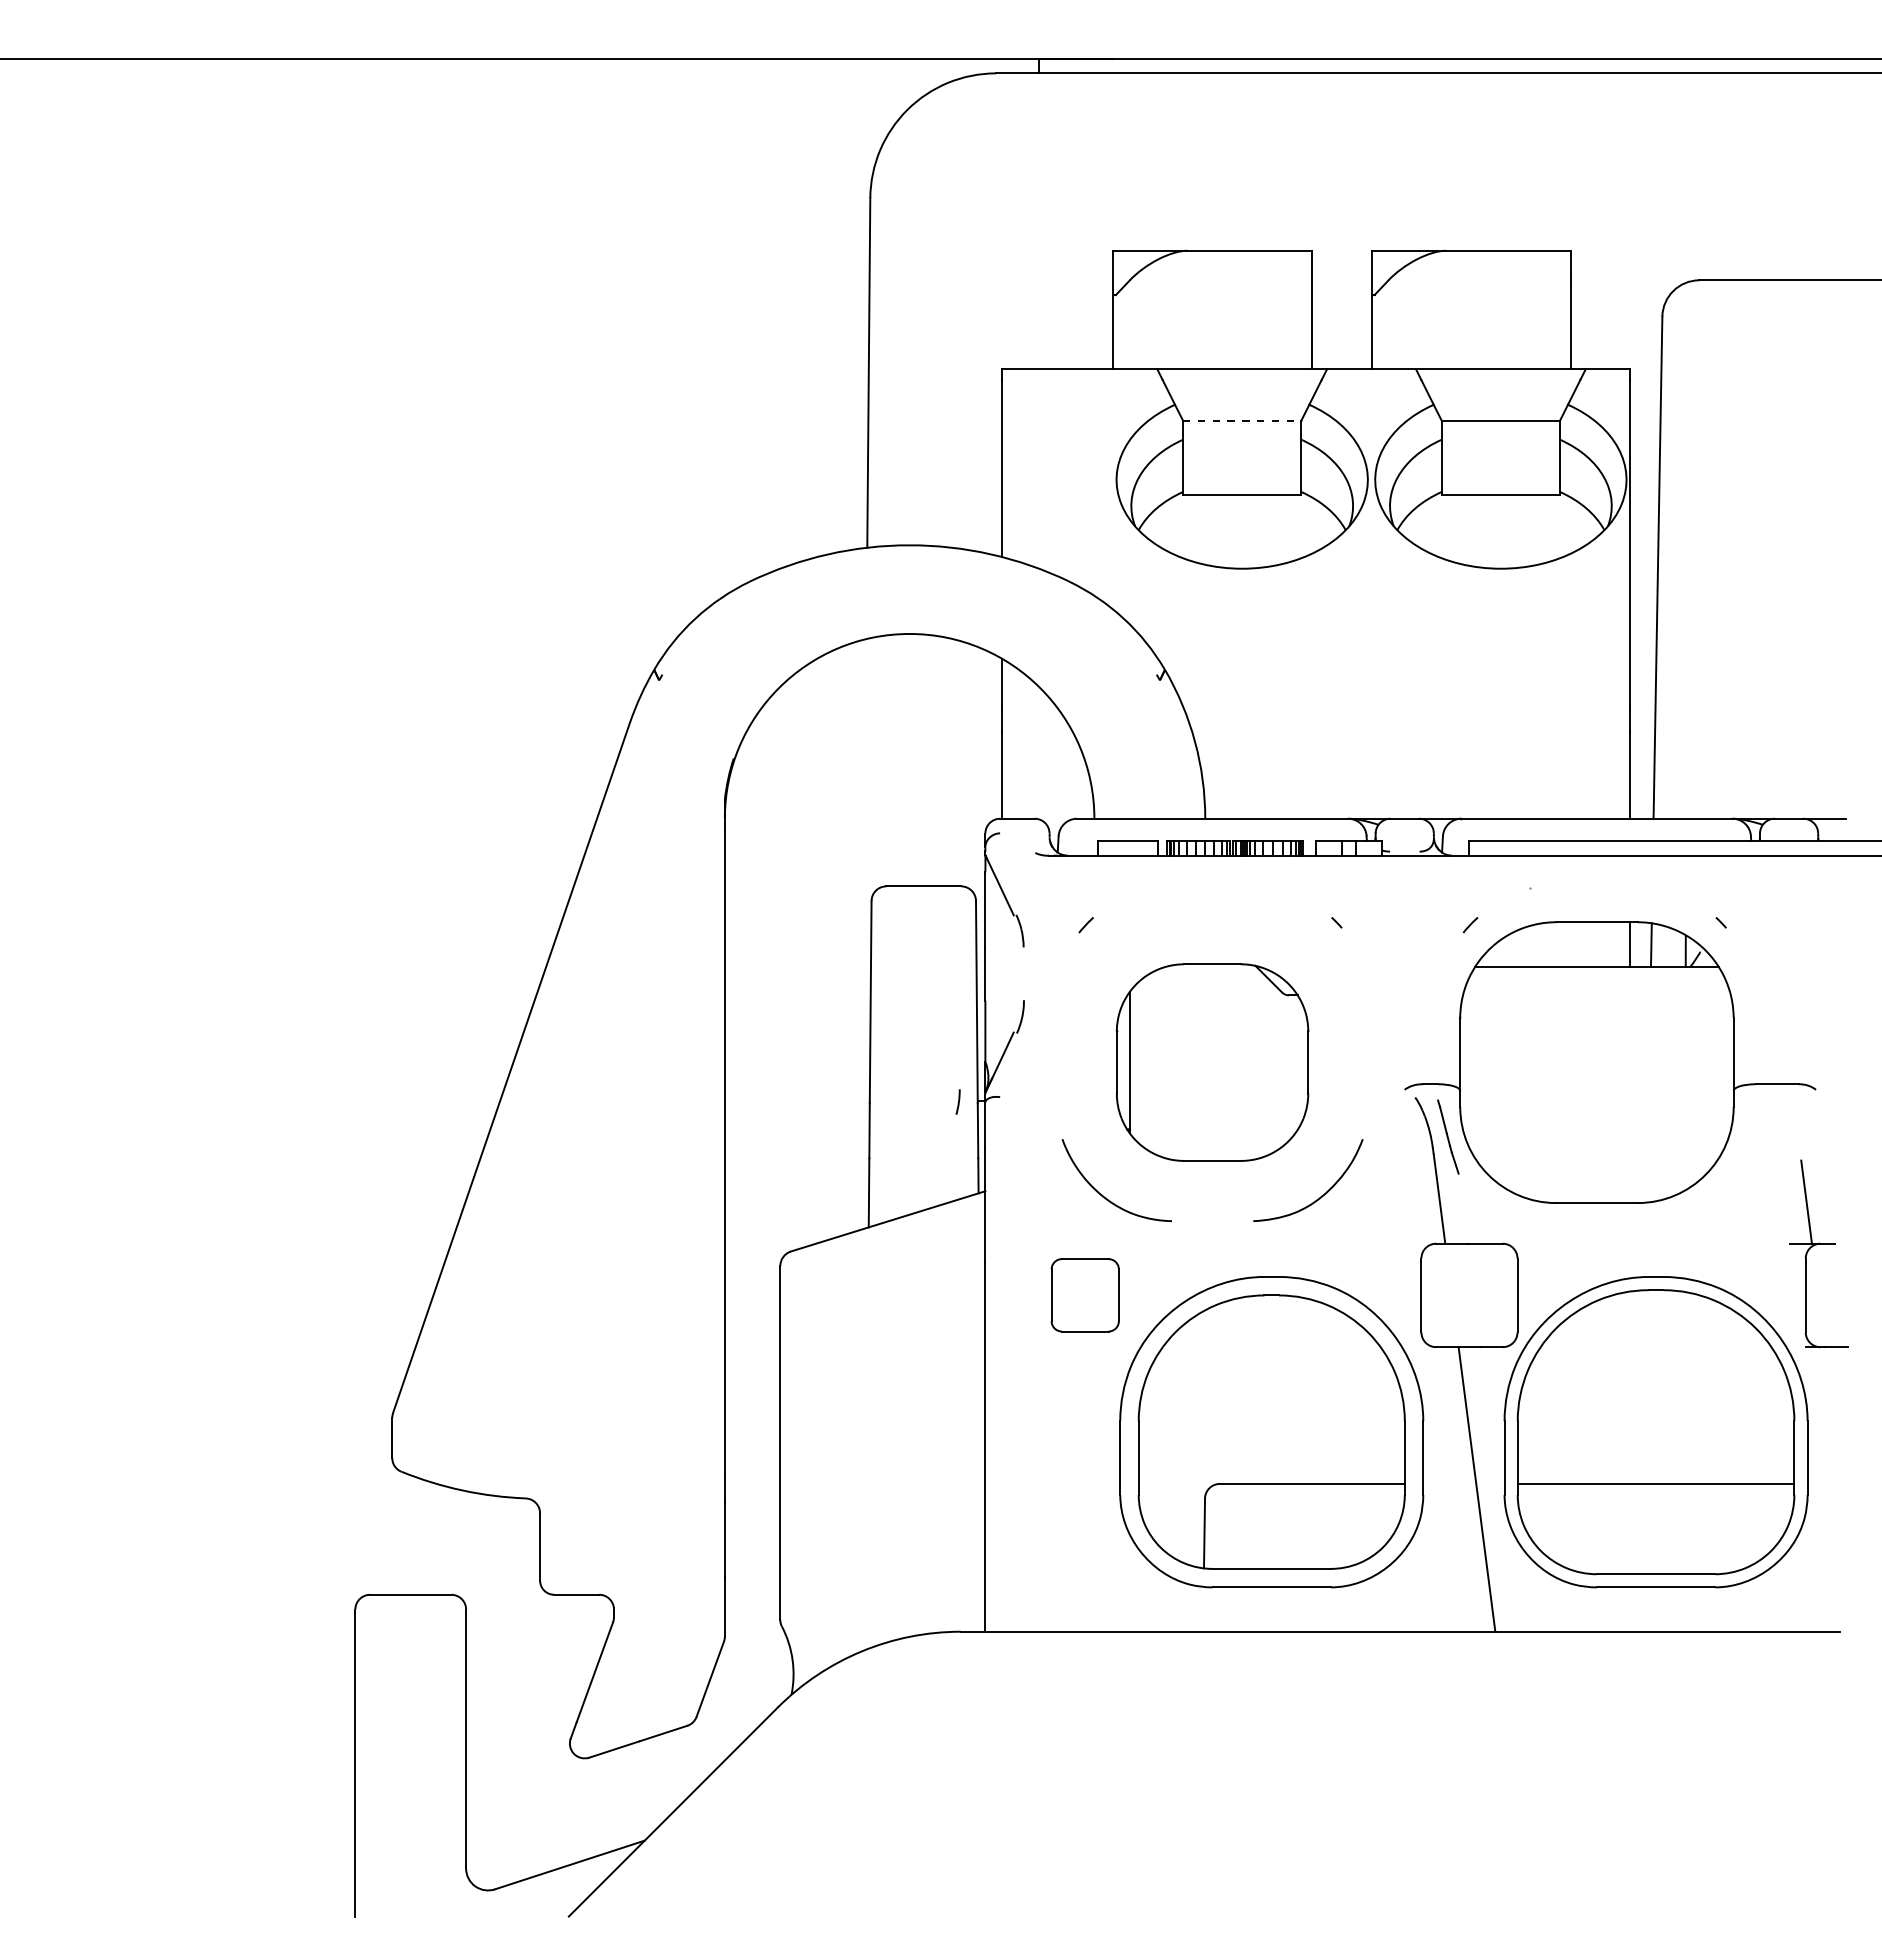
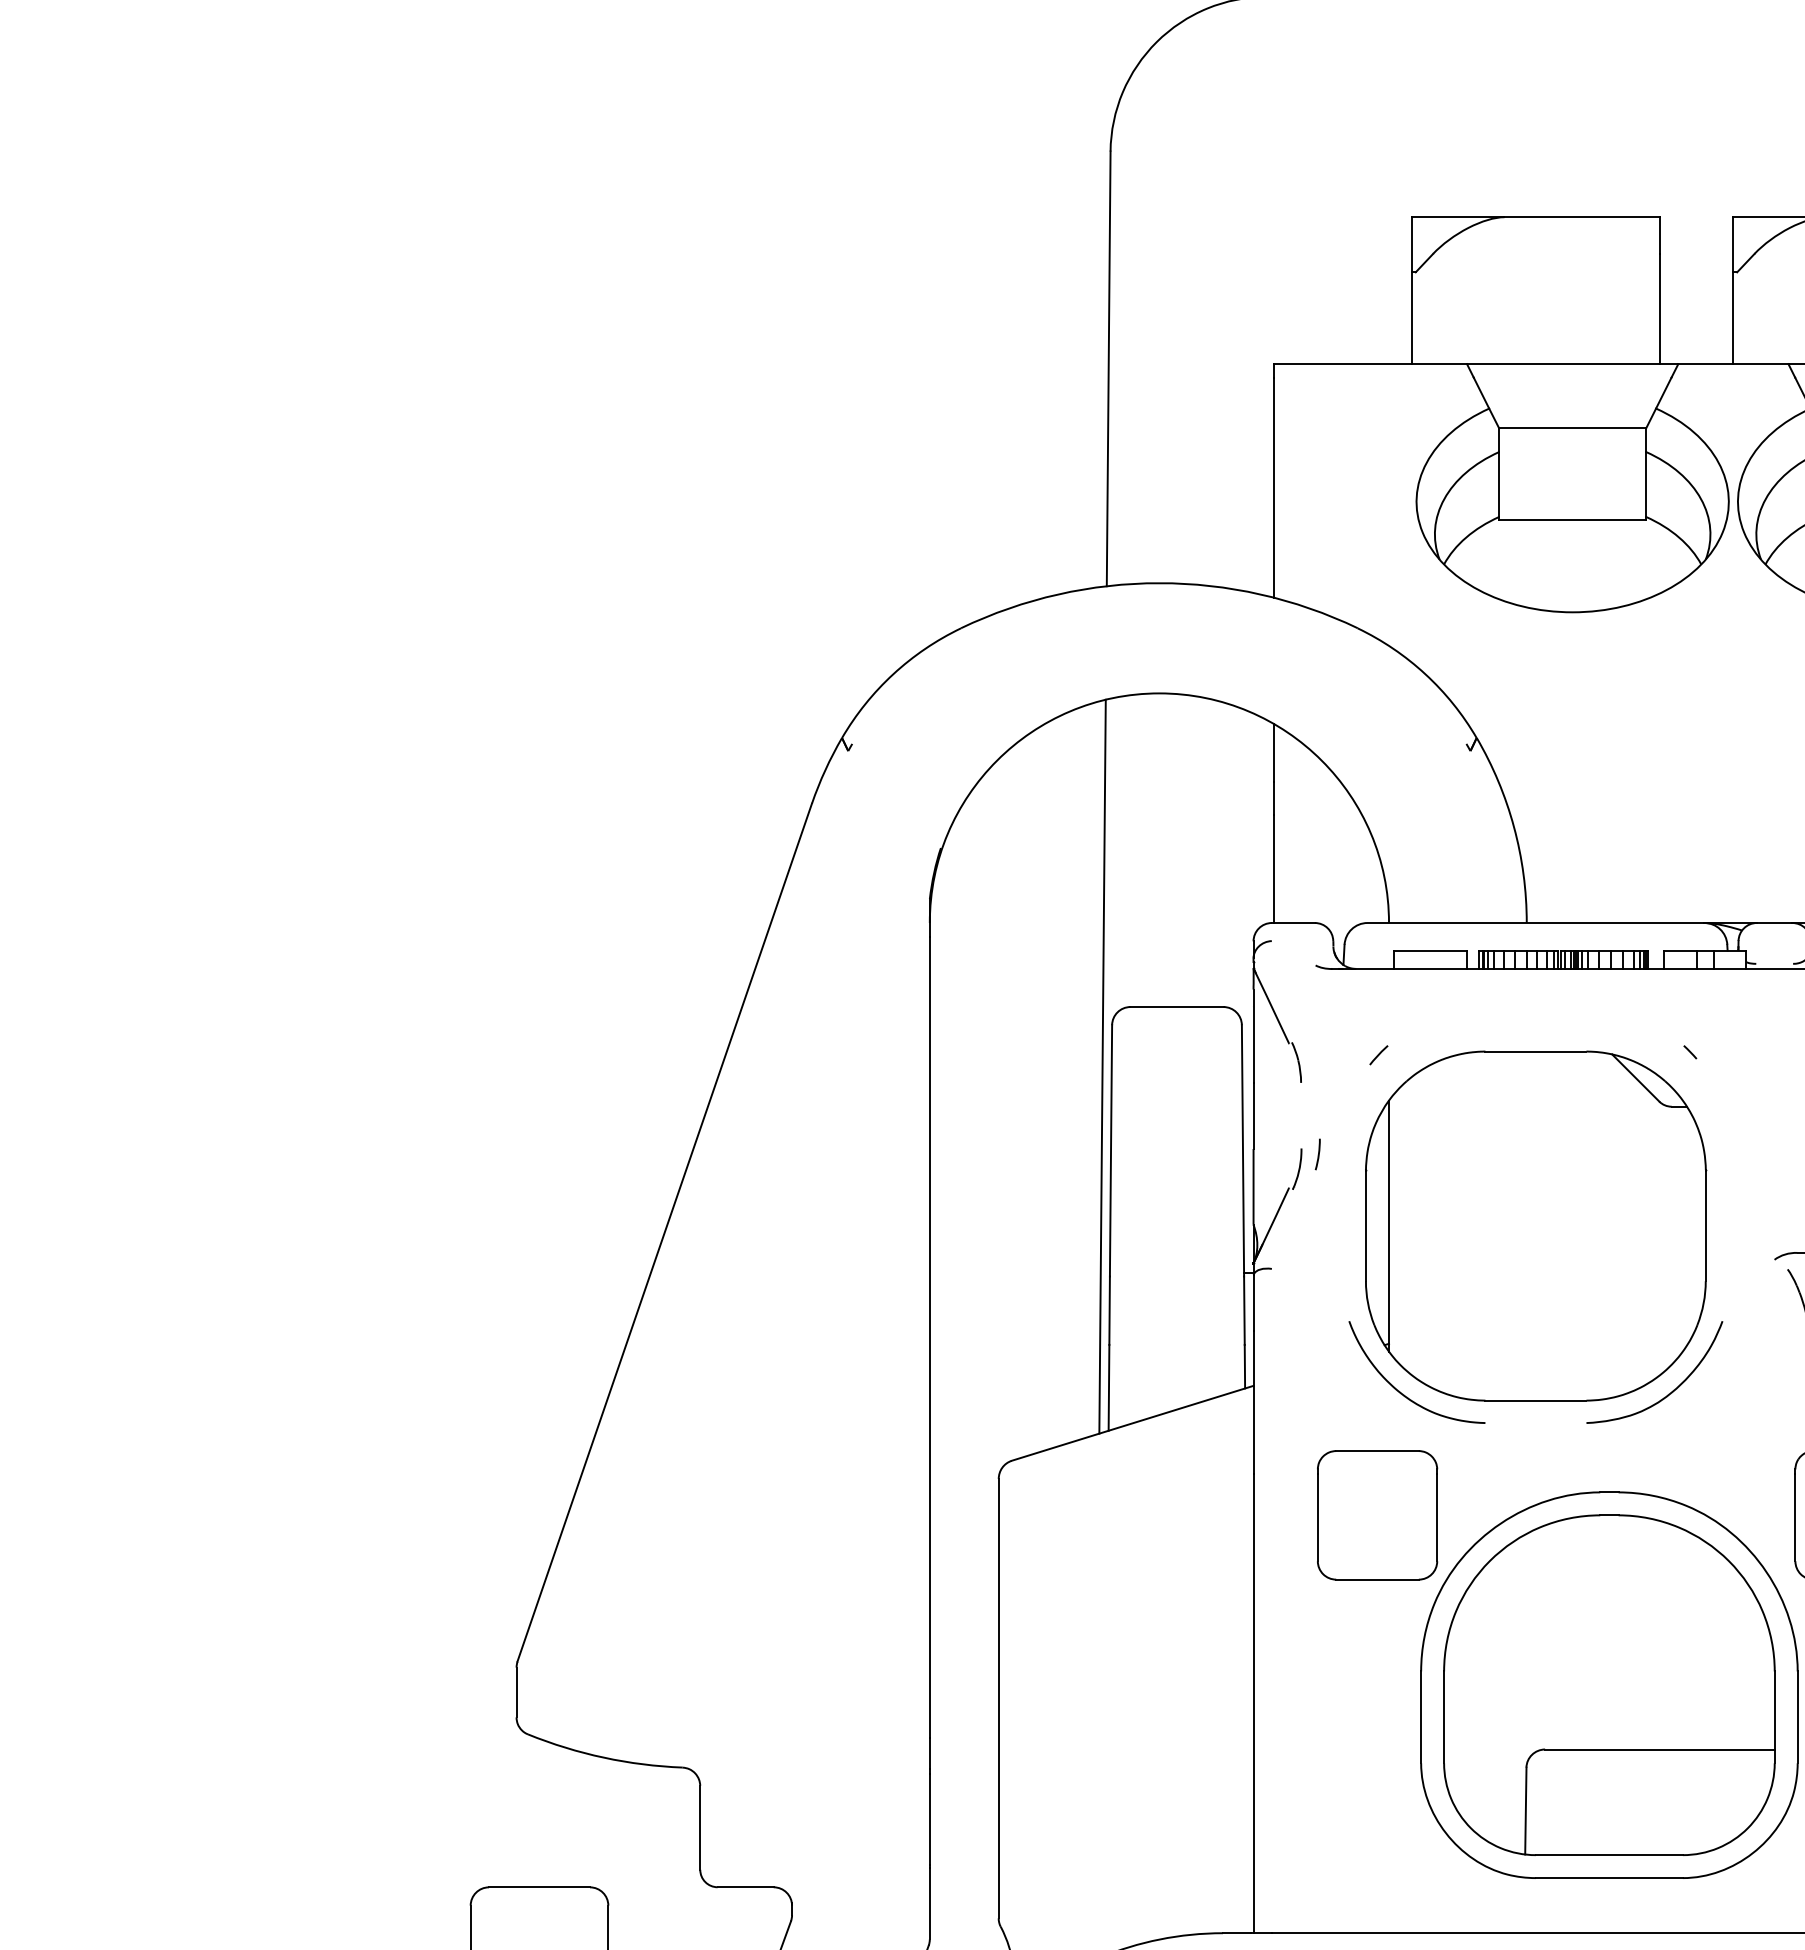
line: (1242, 420) -> (1573, 428), dashed -> solid
line: (863, 934) -> (1102, 1066), added
part: (1212, 1062) -> (1535, 1225), size x1.43
line: (958, 1101) -> (1318, 1153), moved
part: (1085, 1294) -> (1377, 1514), size x1.43

